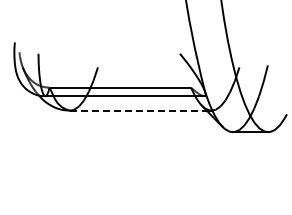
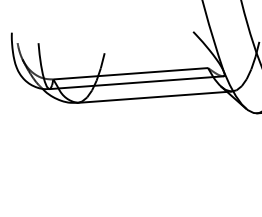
line: (138, 110) -> (152, 97), dashed -> solid

